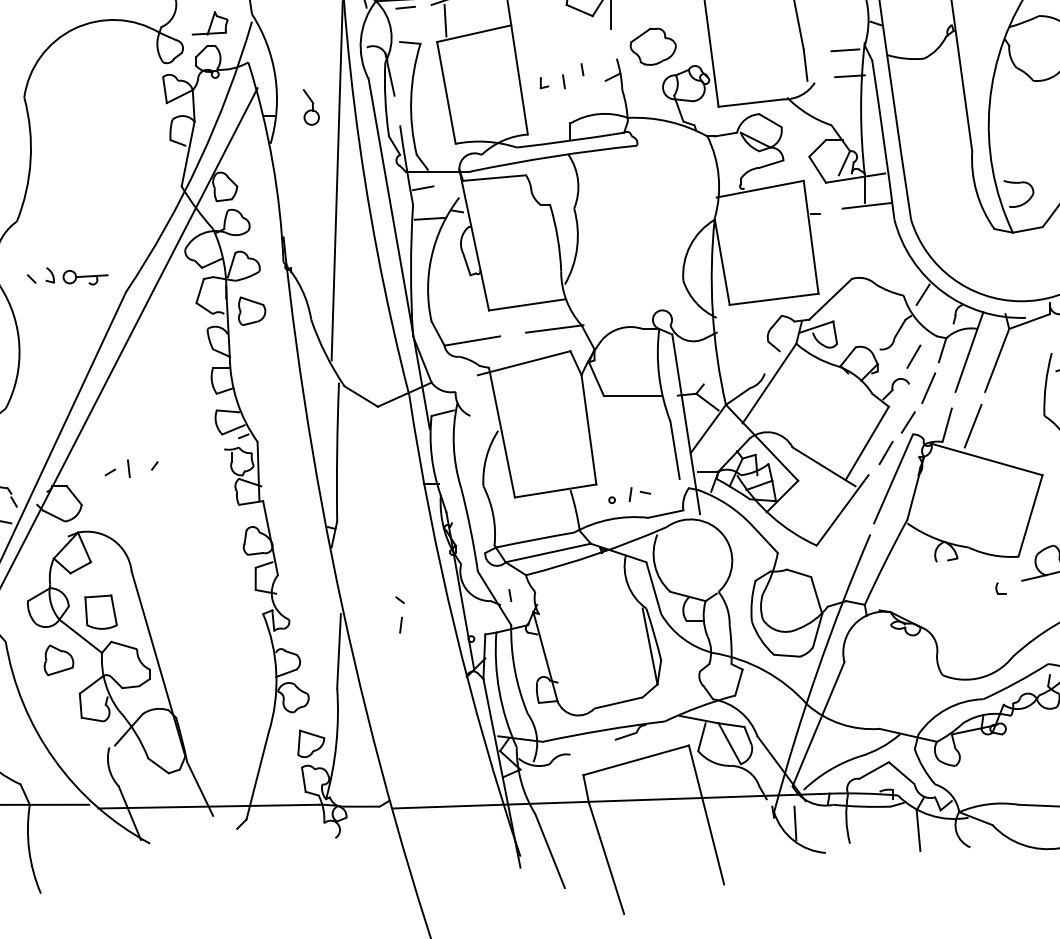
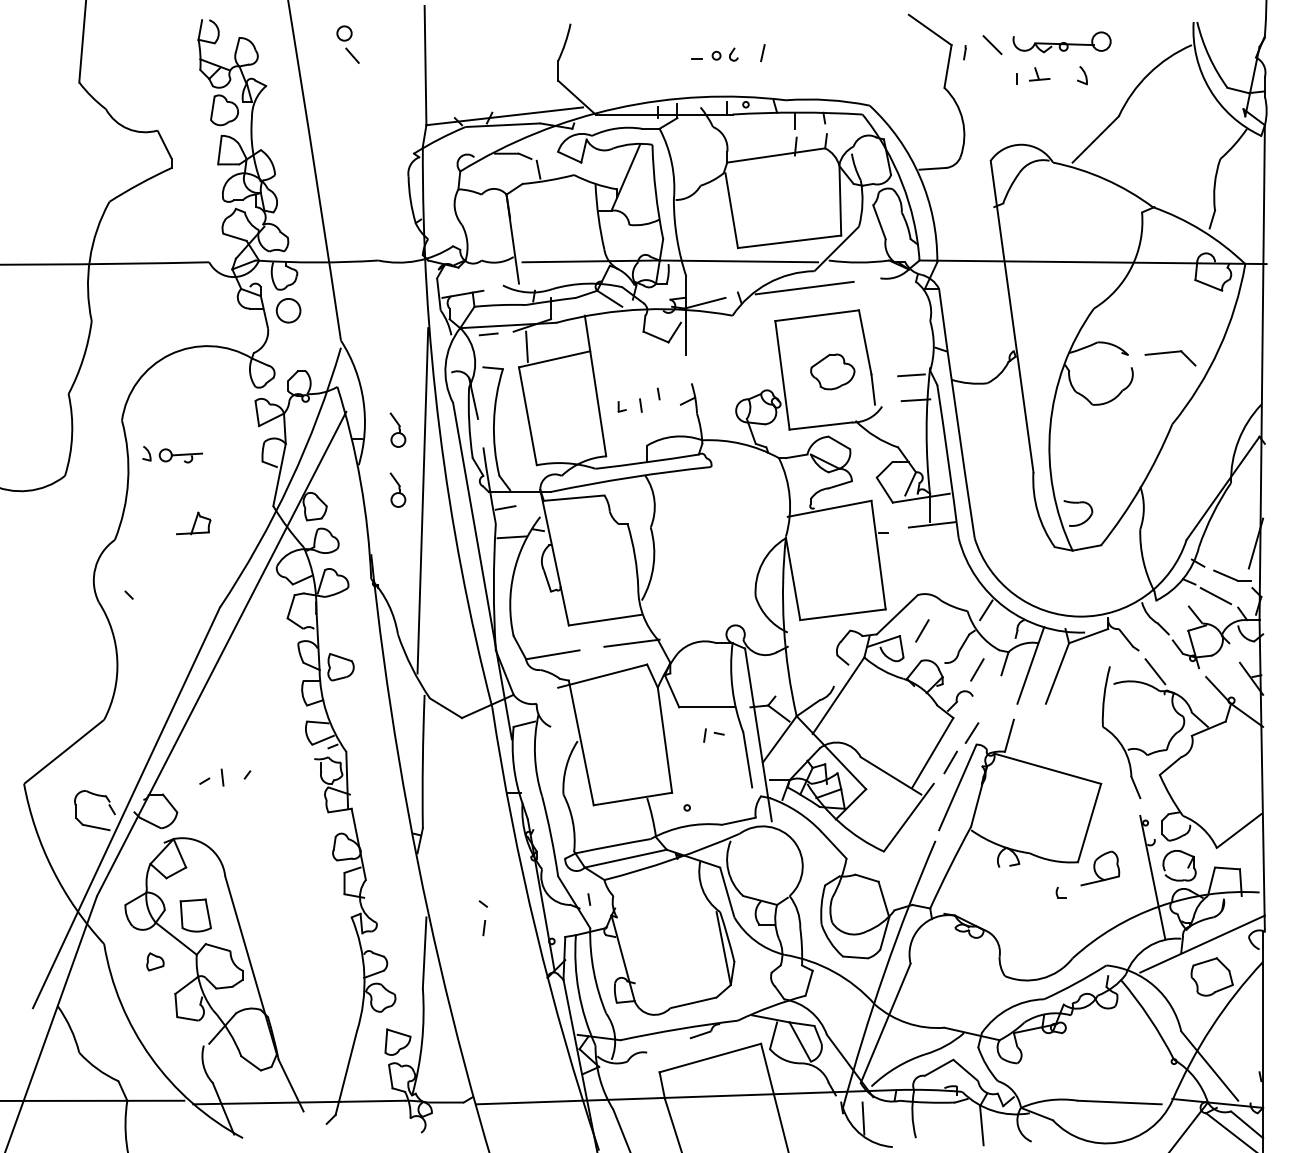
part: (209, 23) -> (193, 523), moved
part: (652, 46) -> (832, 371), moved
part: (310, 169) -> (397, 489), added
part: (76, 276) -> (172, 454), moved
part: (251, 311) -> (340, 667), moved
line: (856, 315) -> (922, 630), added
line: (928, 387) -> (991, 699), removed
line: (973, 425) -> (1034, 736), removed
part: (639, 494) -> (713, 735), moved
part: (59, 659) -> (155, 961), size x0.6

